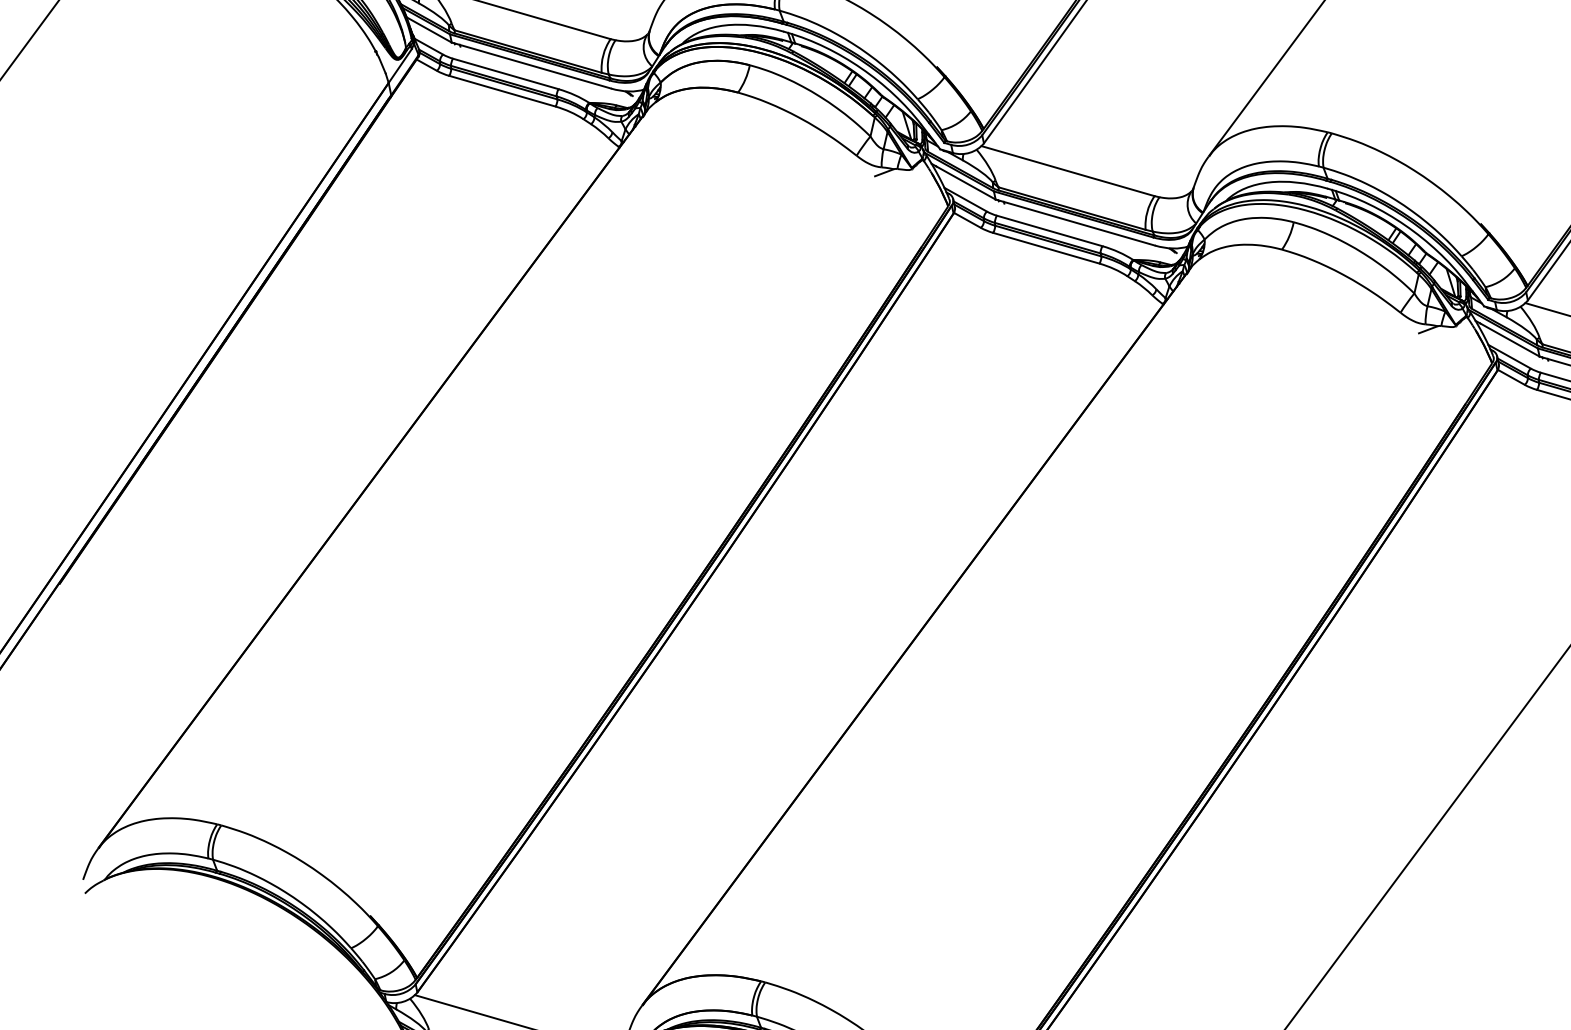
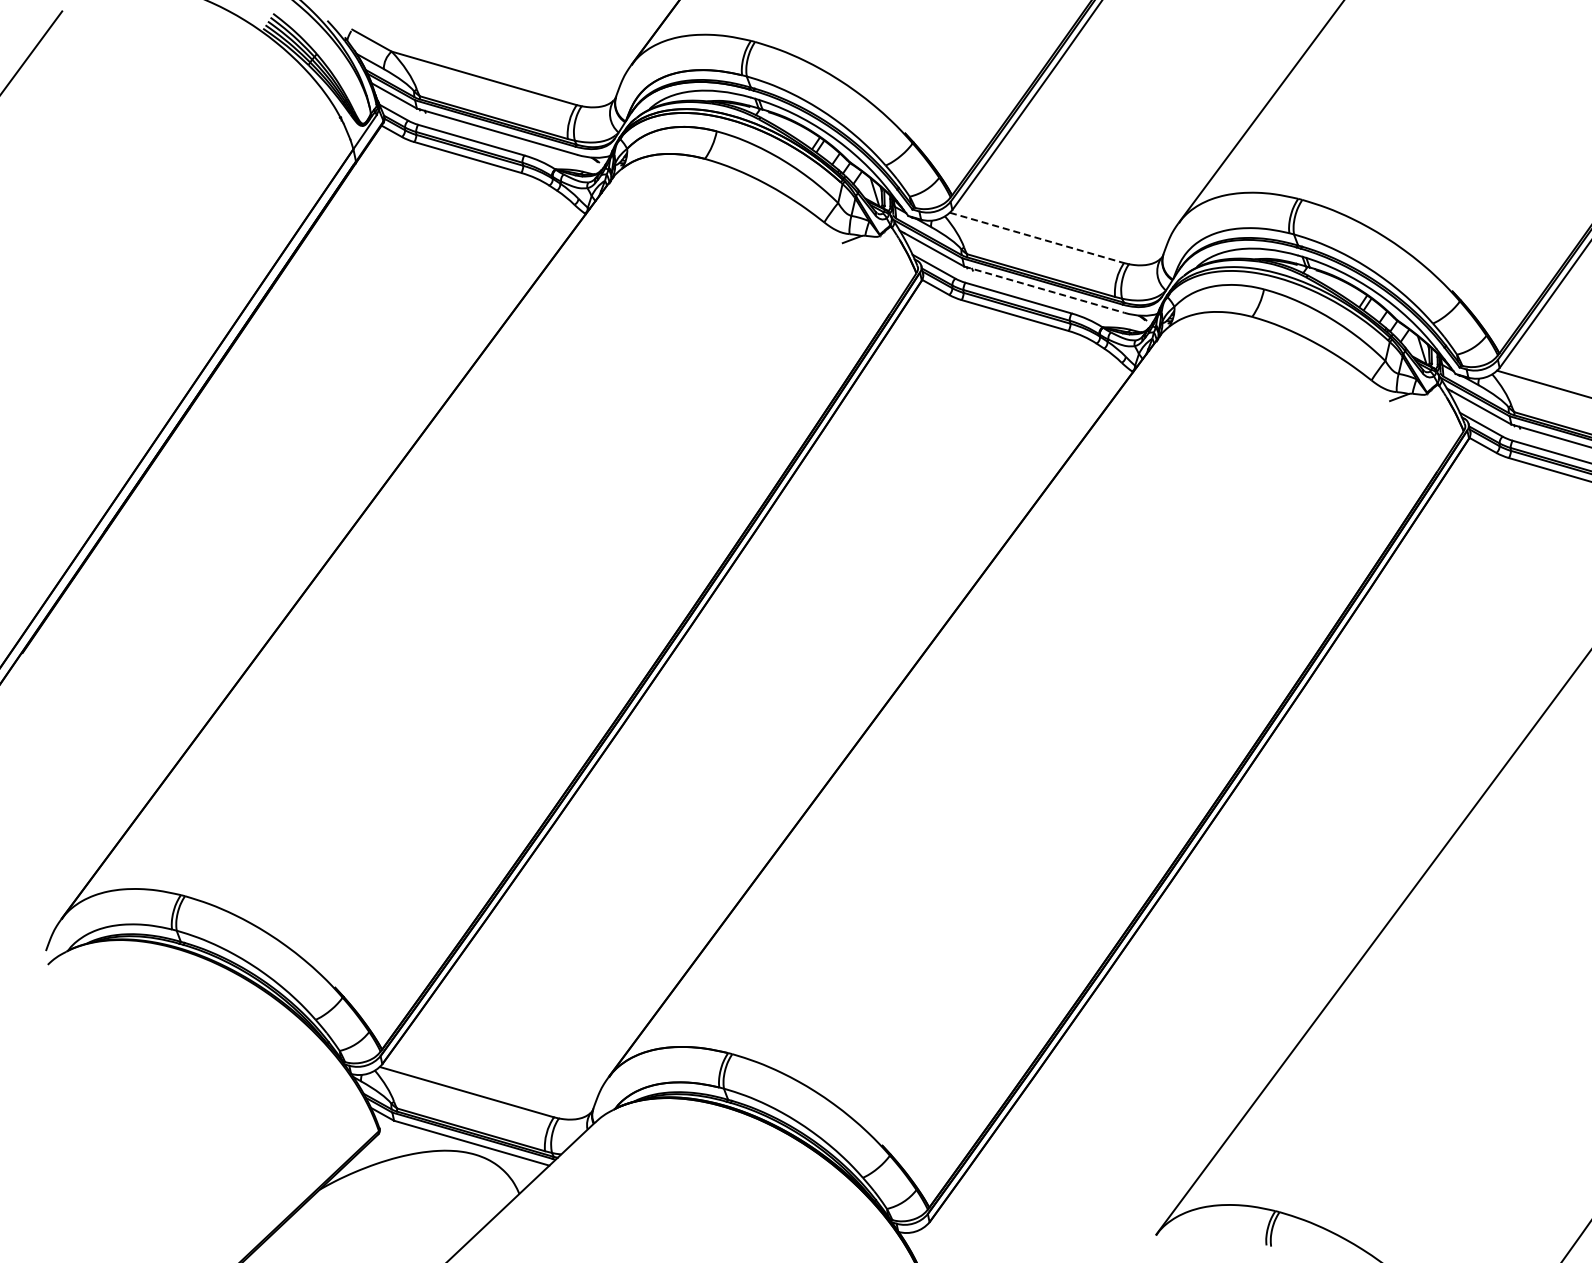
line: (1068, 170) -> (1037, 237), solid -> dashed
line: (1075, 222) -> (1044, 289), solid -> dashed

